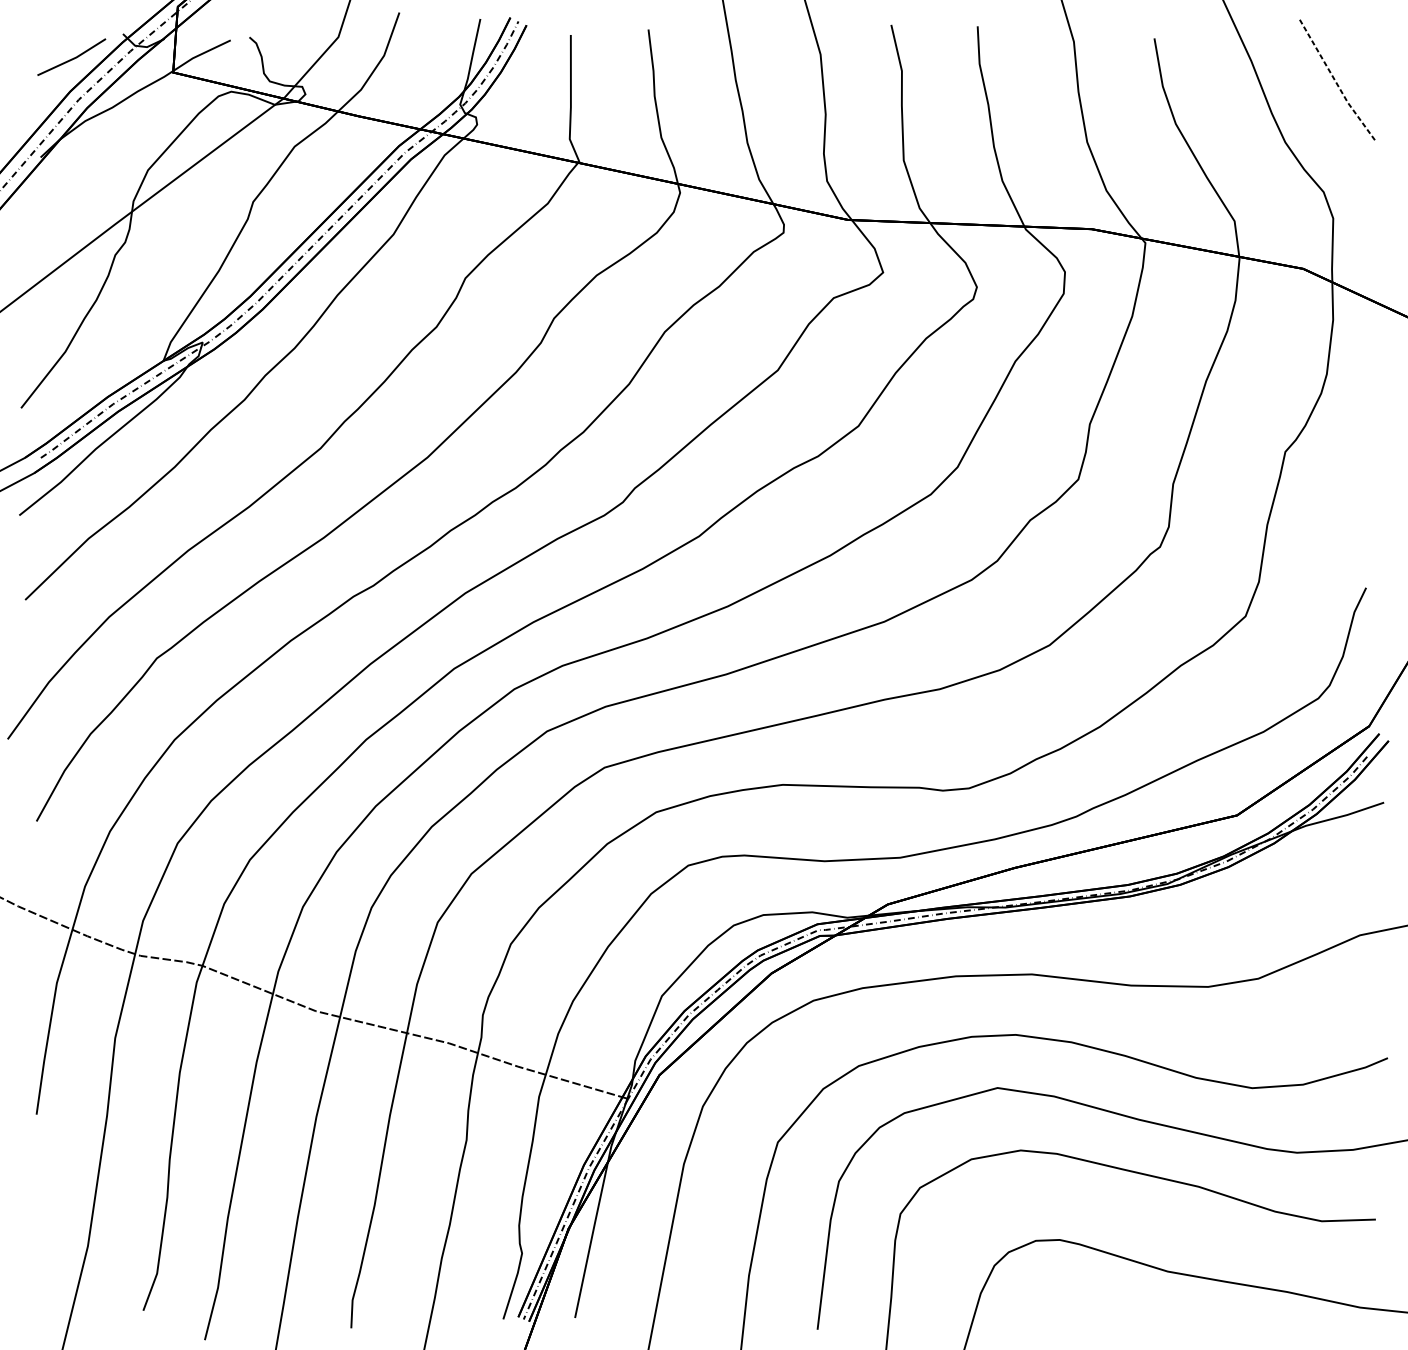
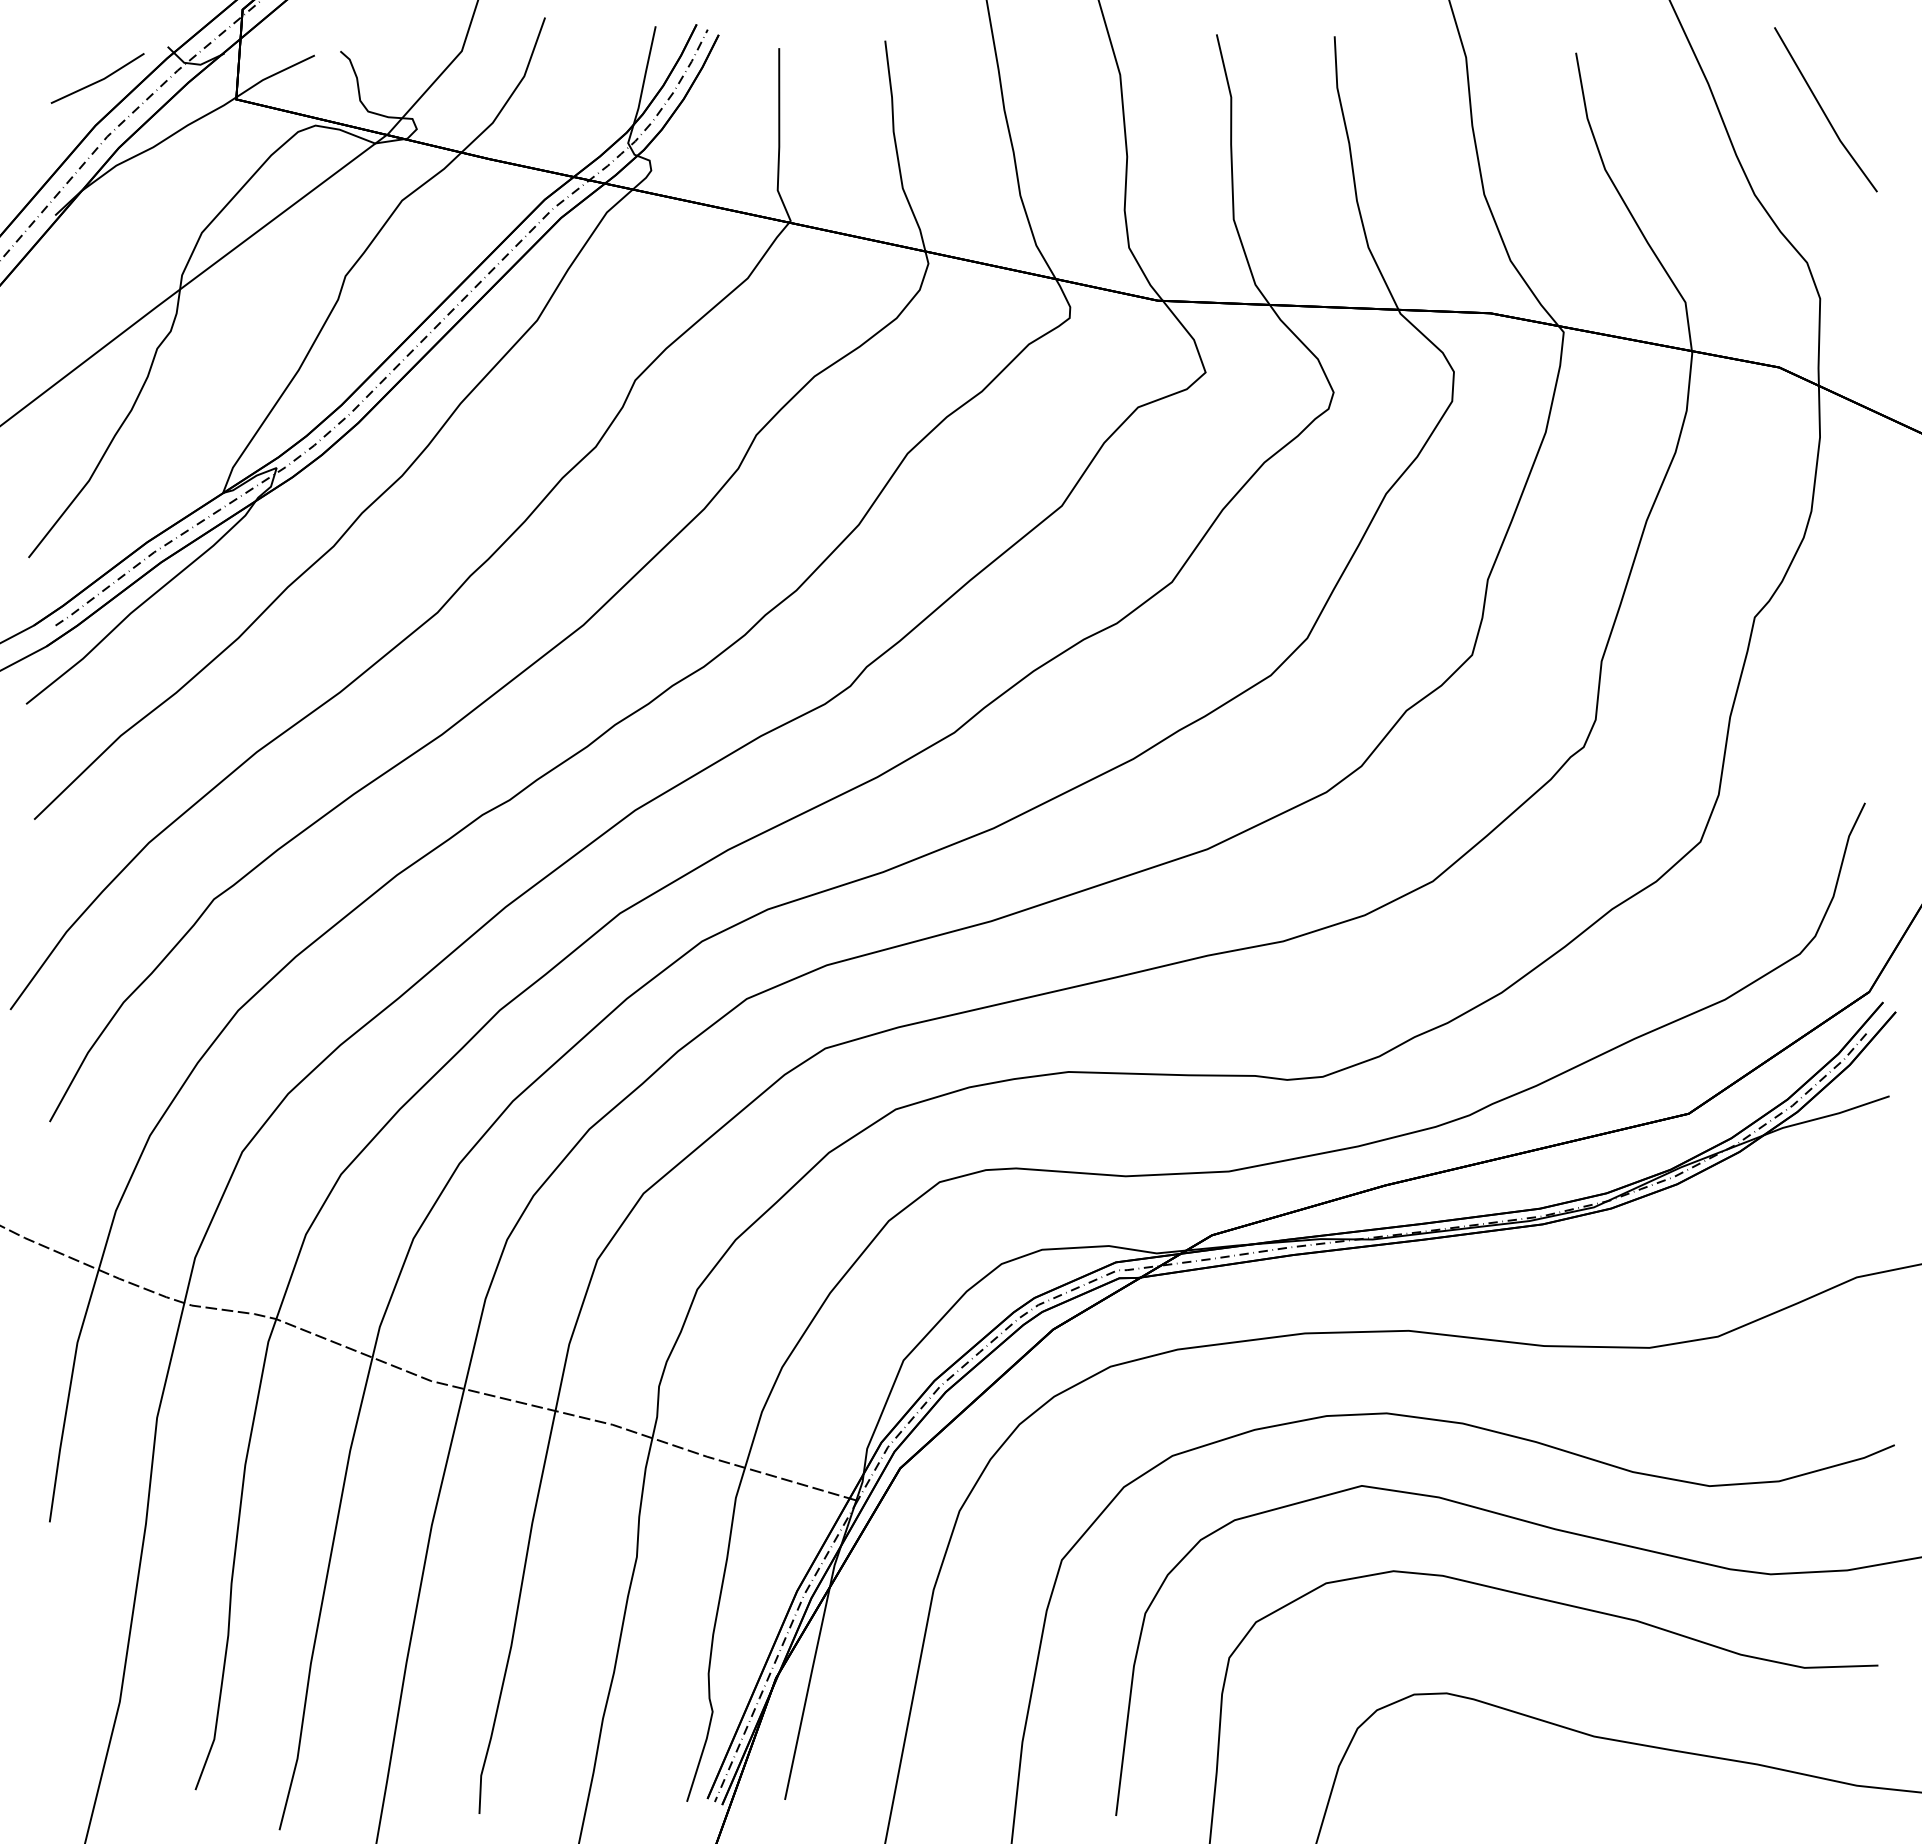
line: (1335, 82) -> (1823, 112), dashed -> solid

